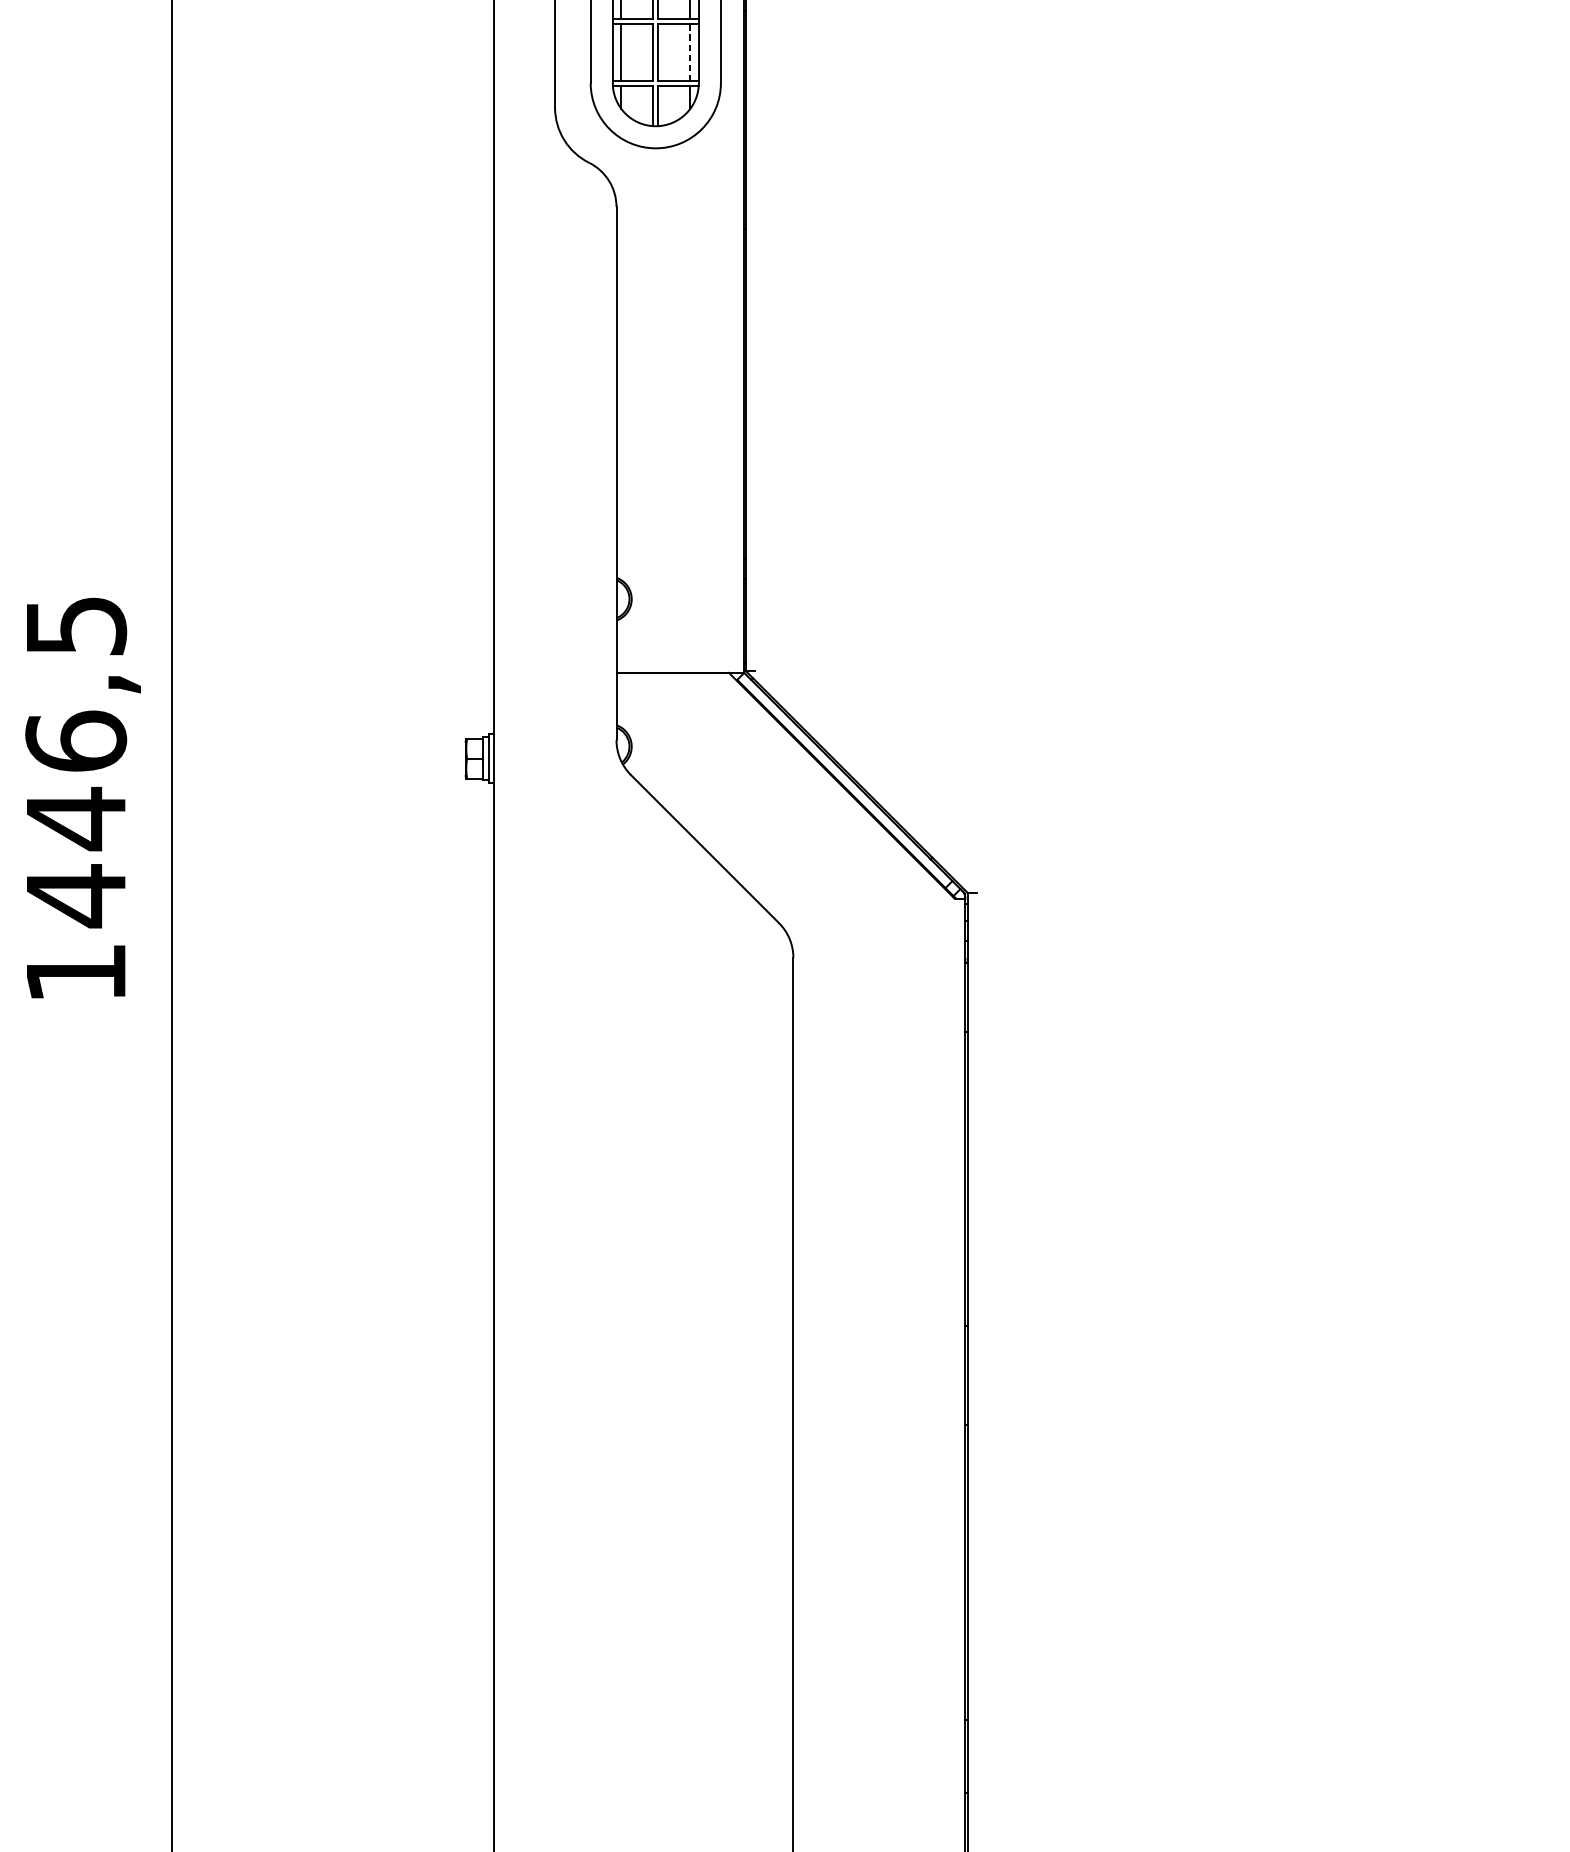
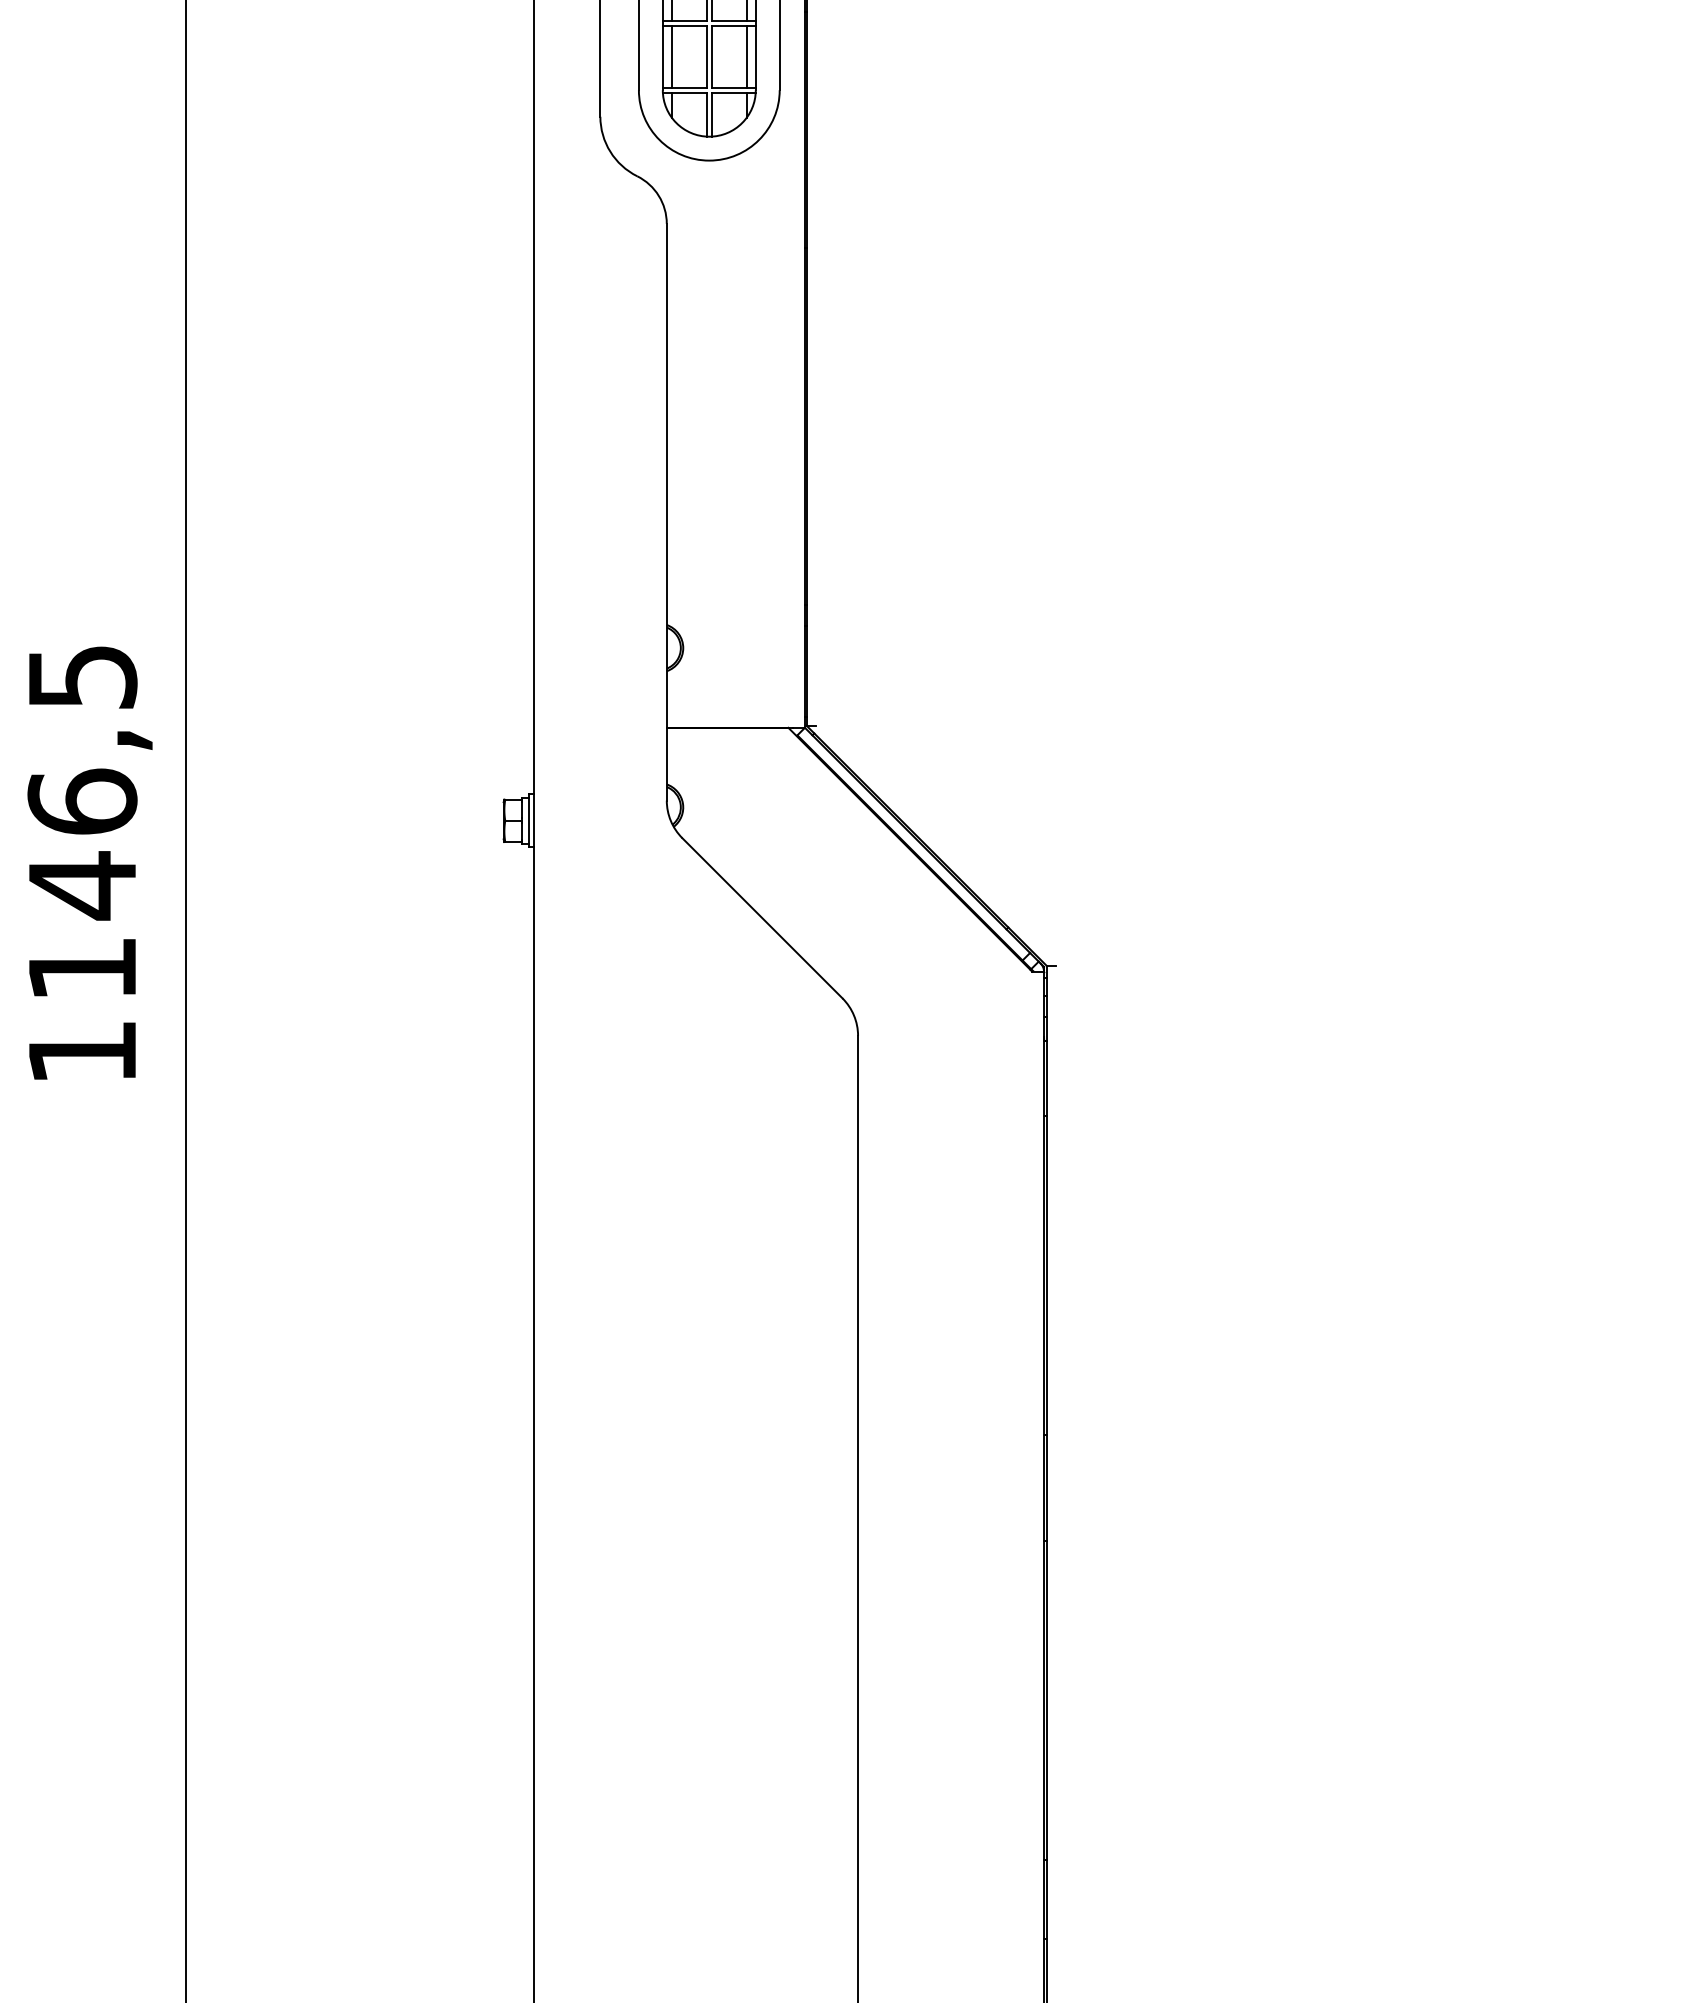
line: (690, 52) -> (746, 57), dashed -> solid
text: (76, 896) -> (82, 969), 1446,5 -> 1146,5

